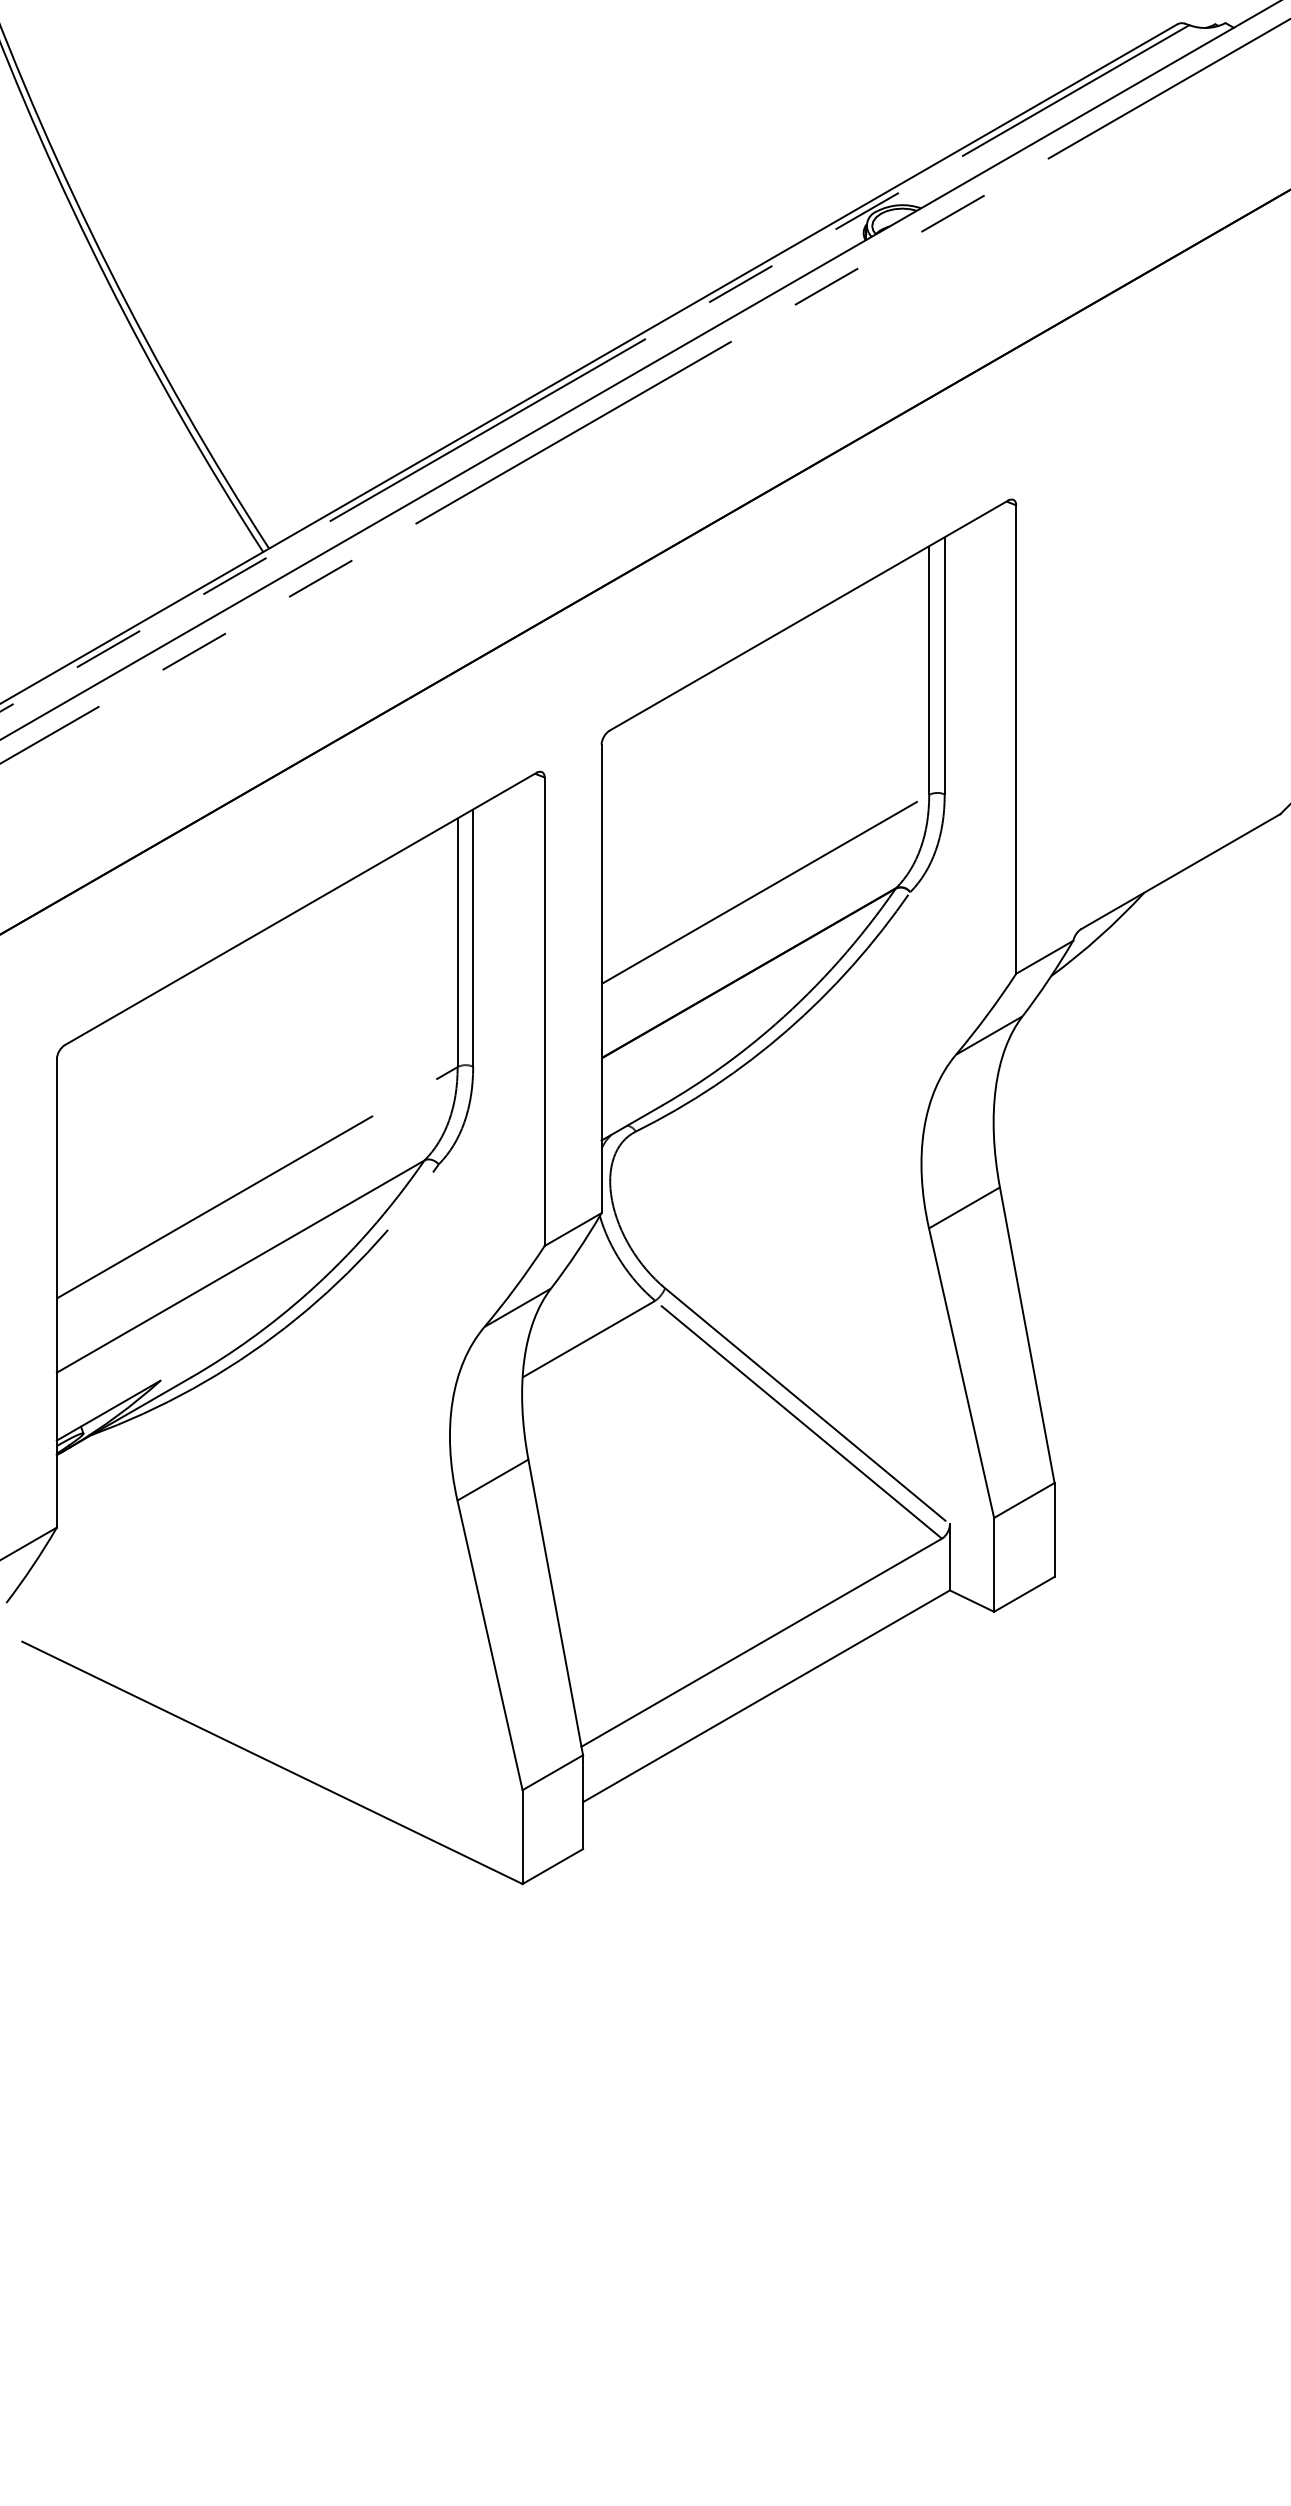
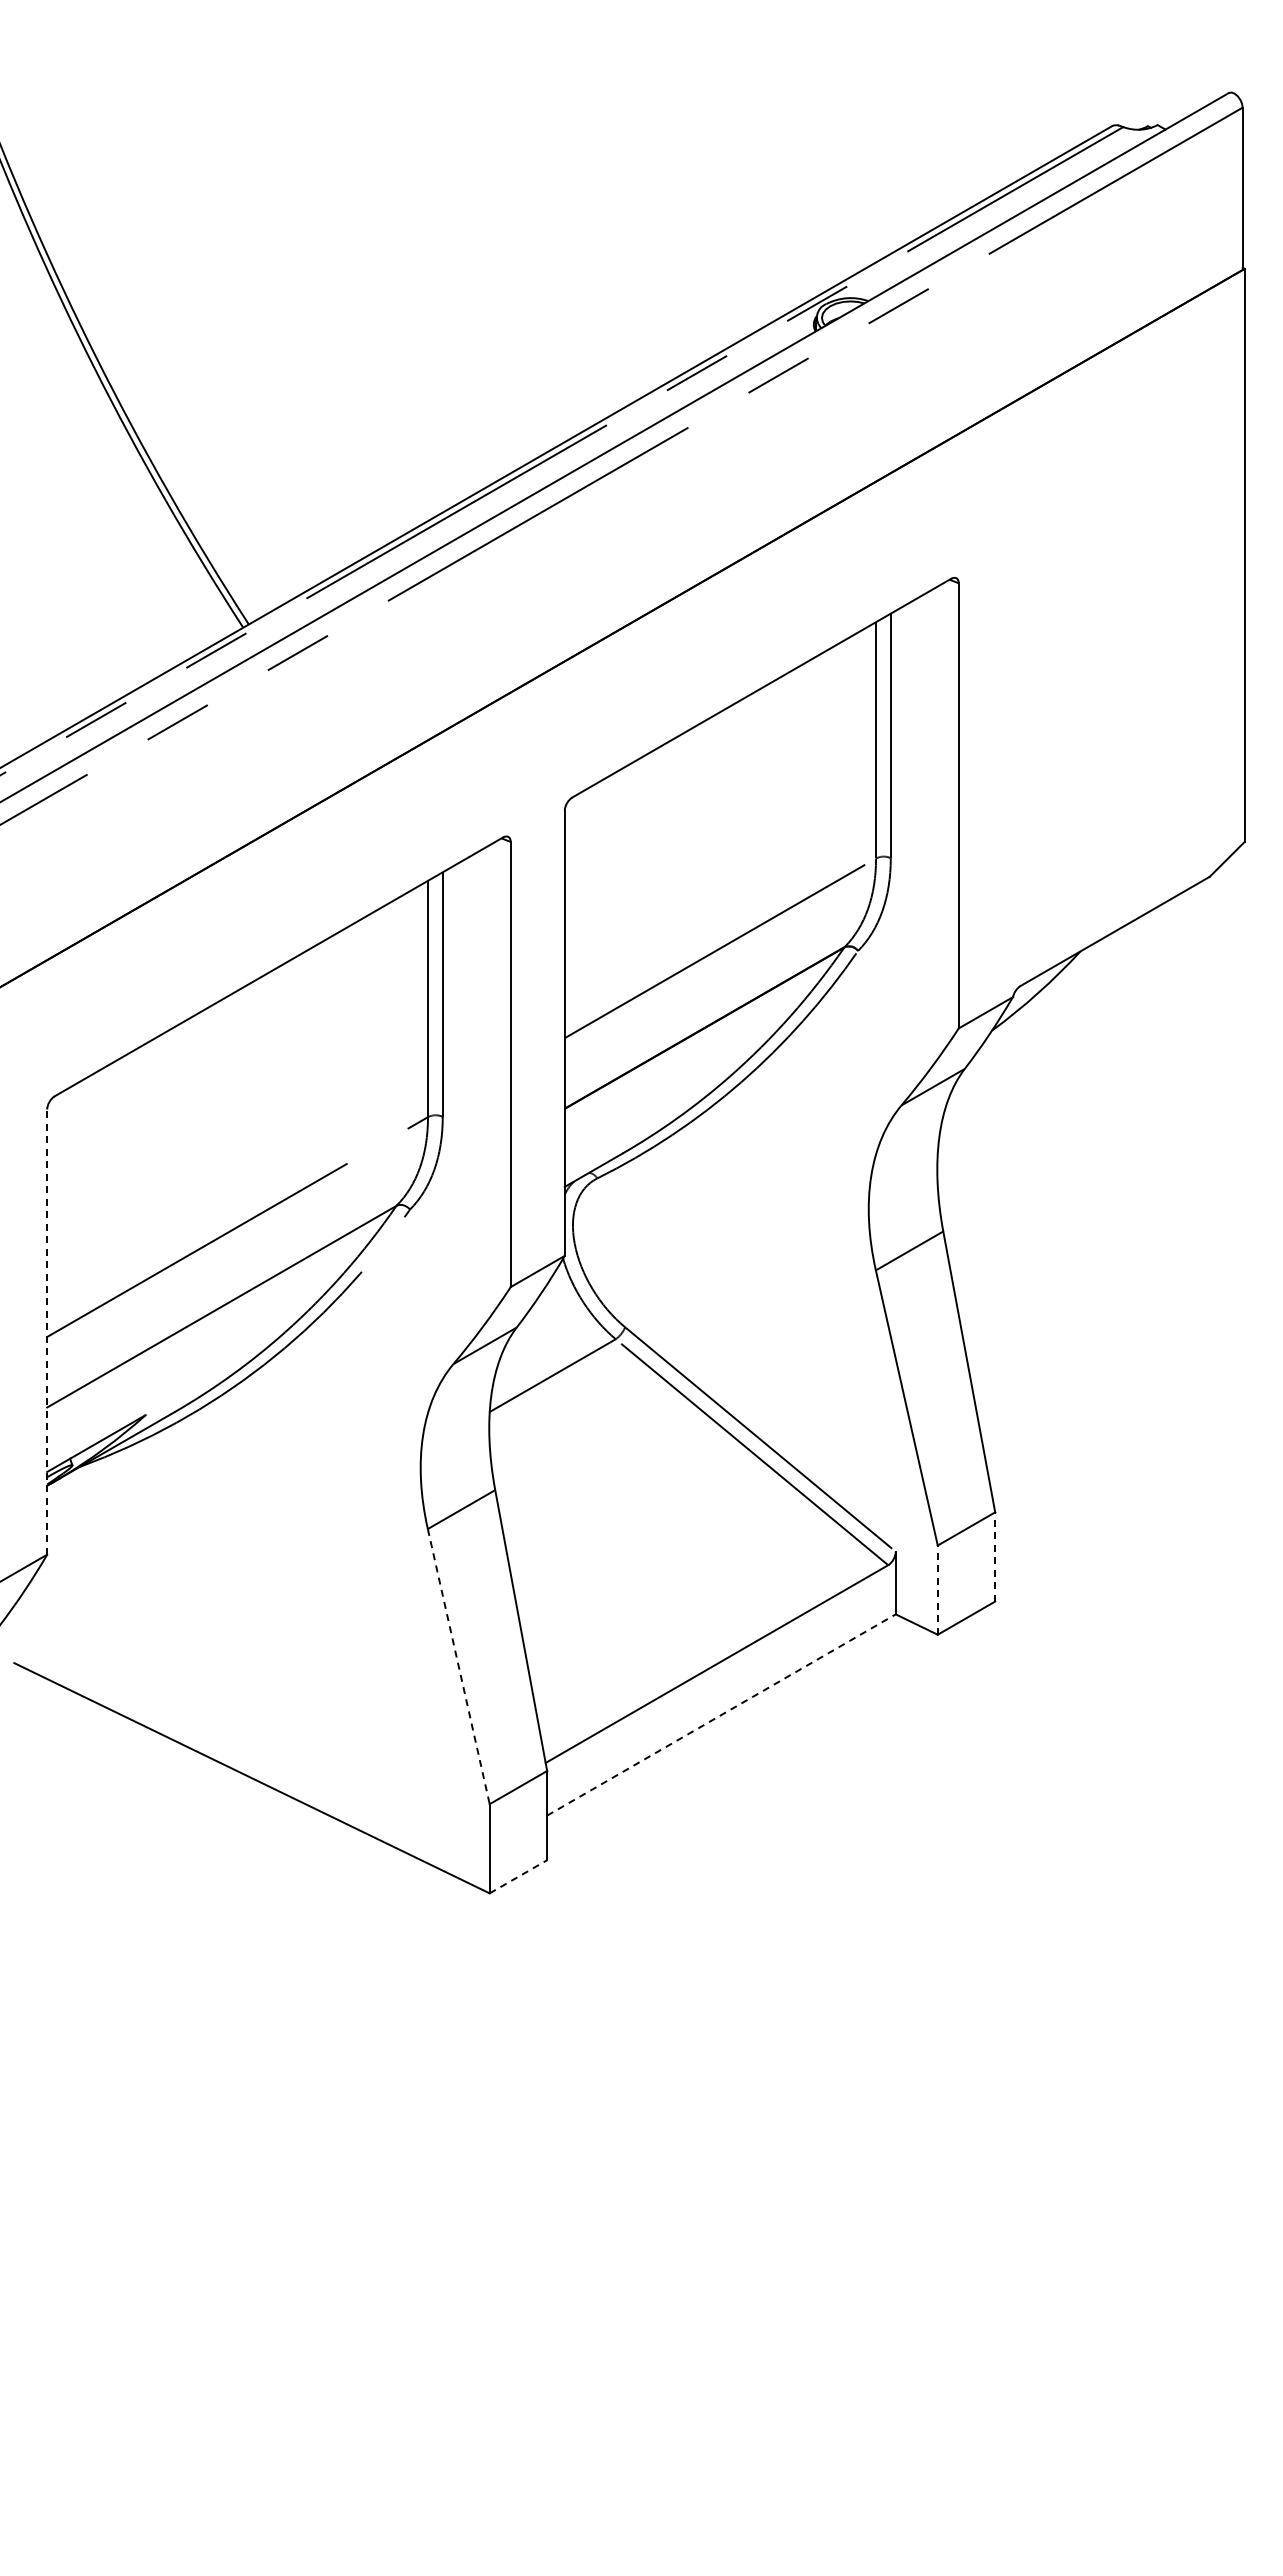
line: (57, 1293) -> (47, 1332), solid -> dashed
line: (1054, 1529) -> (995, 1556), solid -> dashed
line: (993, 1565) -> (937, 1590), solid -> dashed
line: (489, 1646) -> (458, 1667), solid -> dashed
line: (766, 1695) -> (721, 1714), solid -> dashed
line: (552, 1866) -> (518, 1876), solid -> dashed

